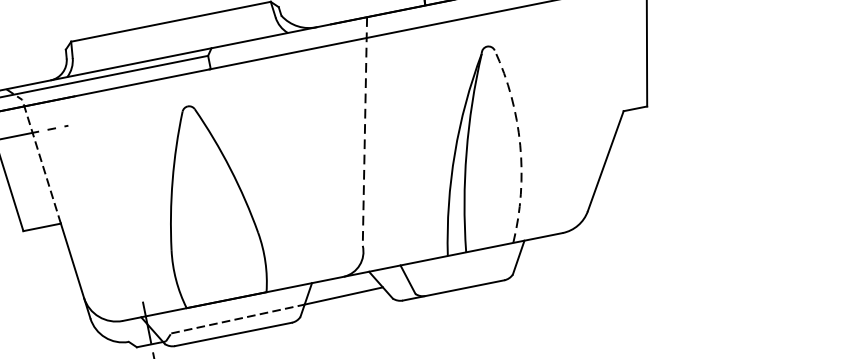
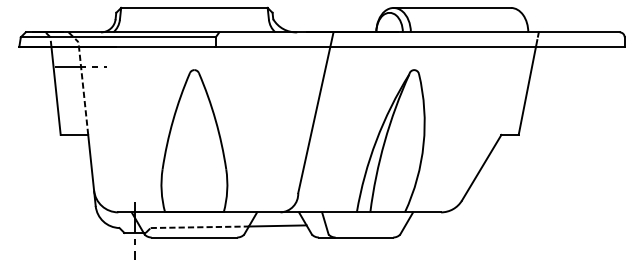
line: (364, 132) -> (315, 113), dashed -> solid
arc: (520, 145) -> (423, 144), dashed -> solid

